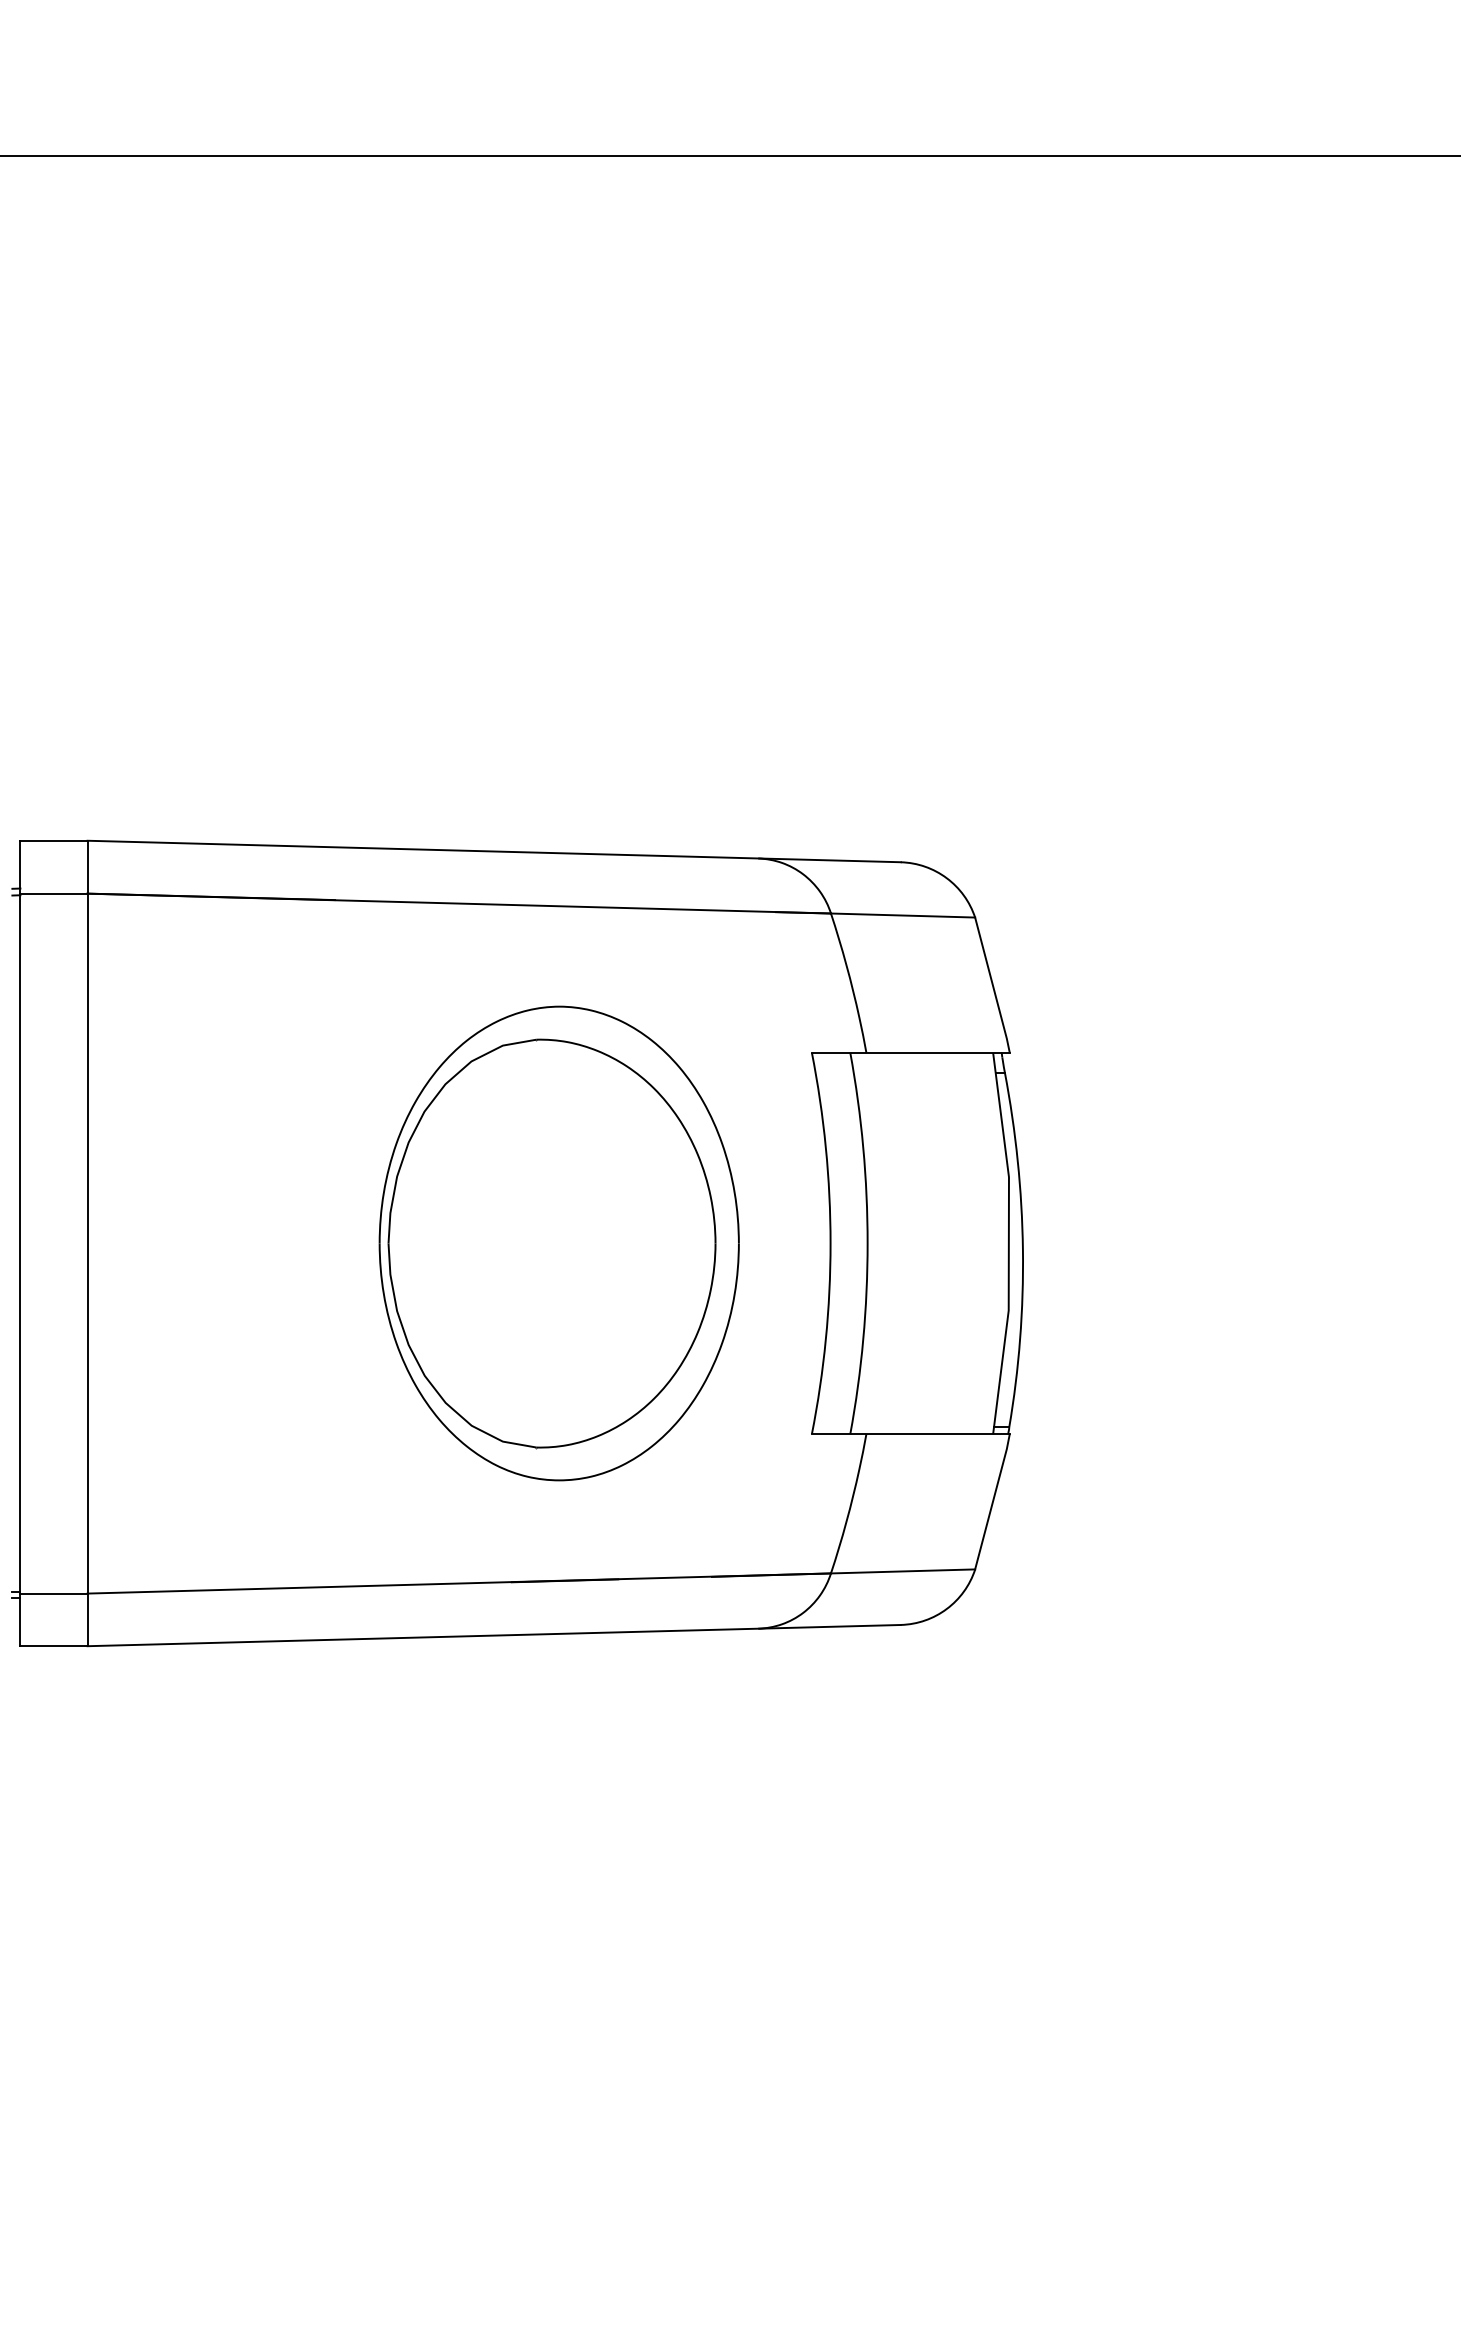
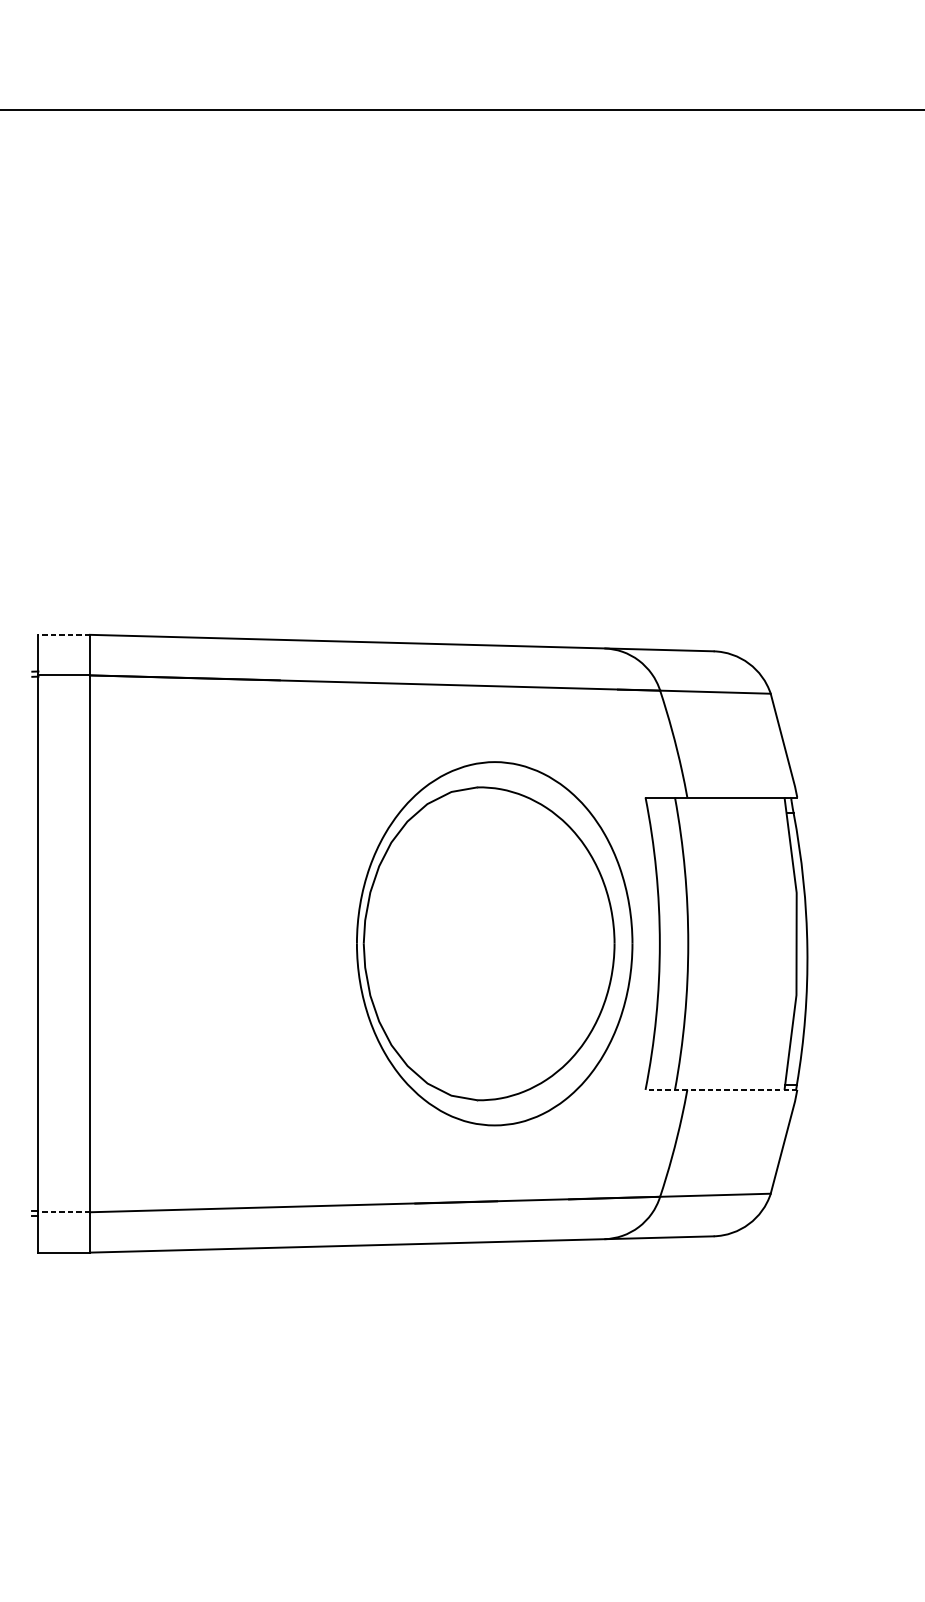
line: (54, 840) -> (64, 634), solid -> dashed
part: (558, 1243) -> (494, 943), moved
line: (910, 1434) -> (721, 1090), solid -> dashed
line: (54, 1593) -> (64, 1212), solid -> dashed

